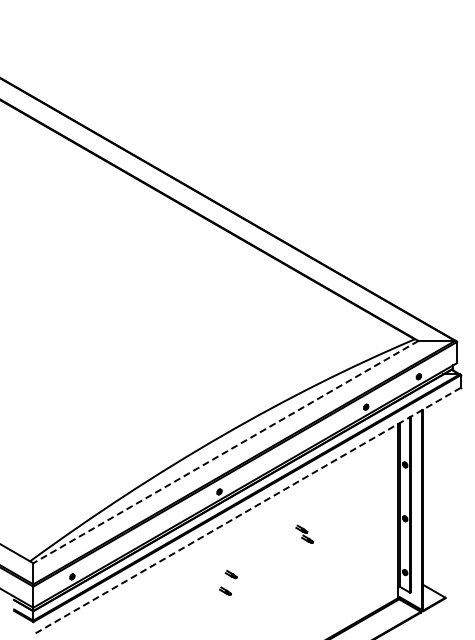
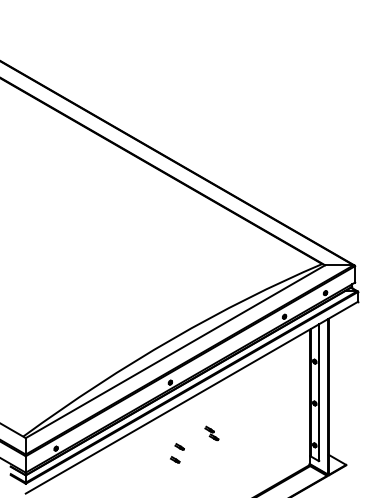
line: (225, 452) -> (175, 352), dashed -> solid
line: (247, 511) -> (192, 397), dashed -> solid
part: (304, 533) -> (211, 432), moved

